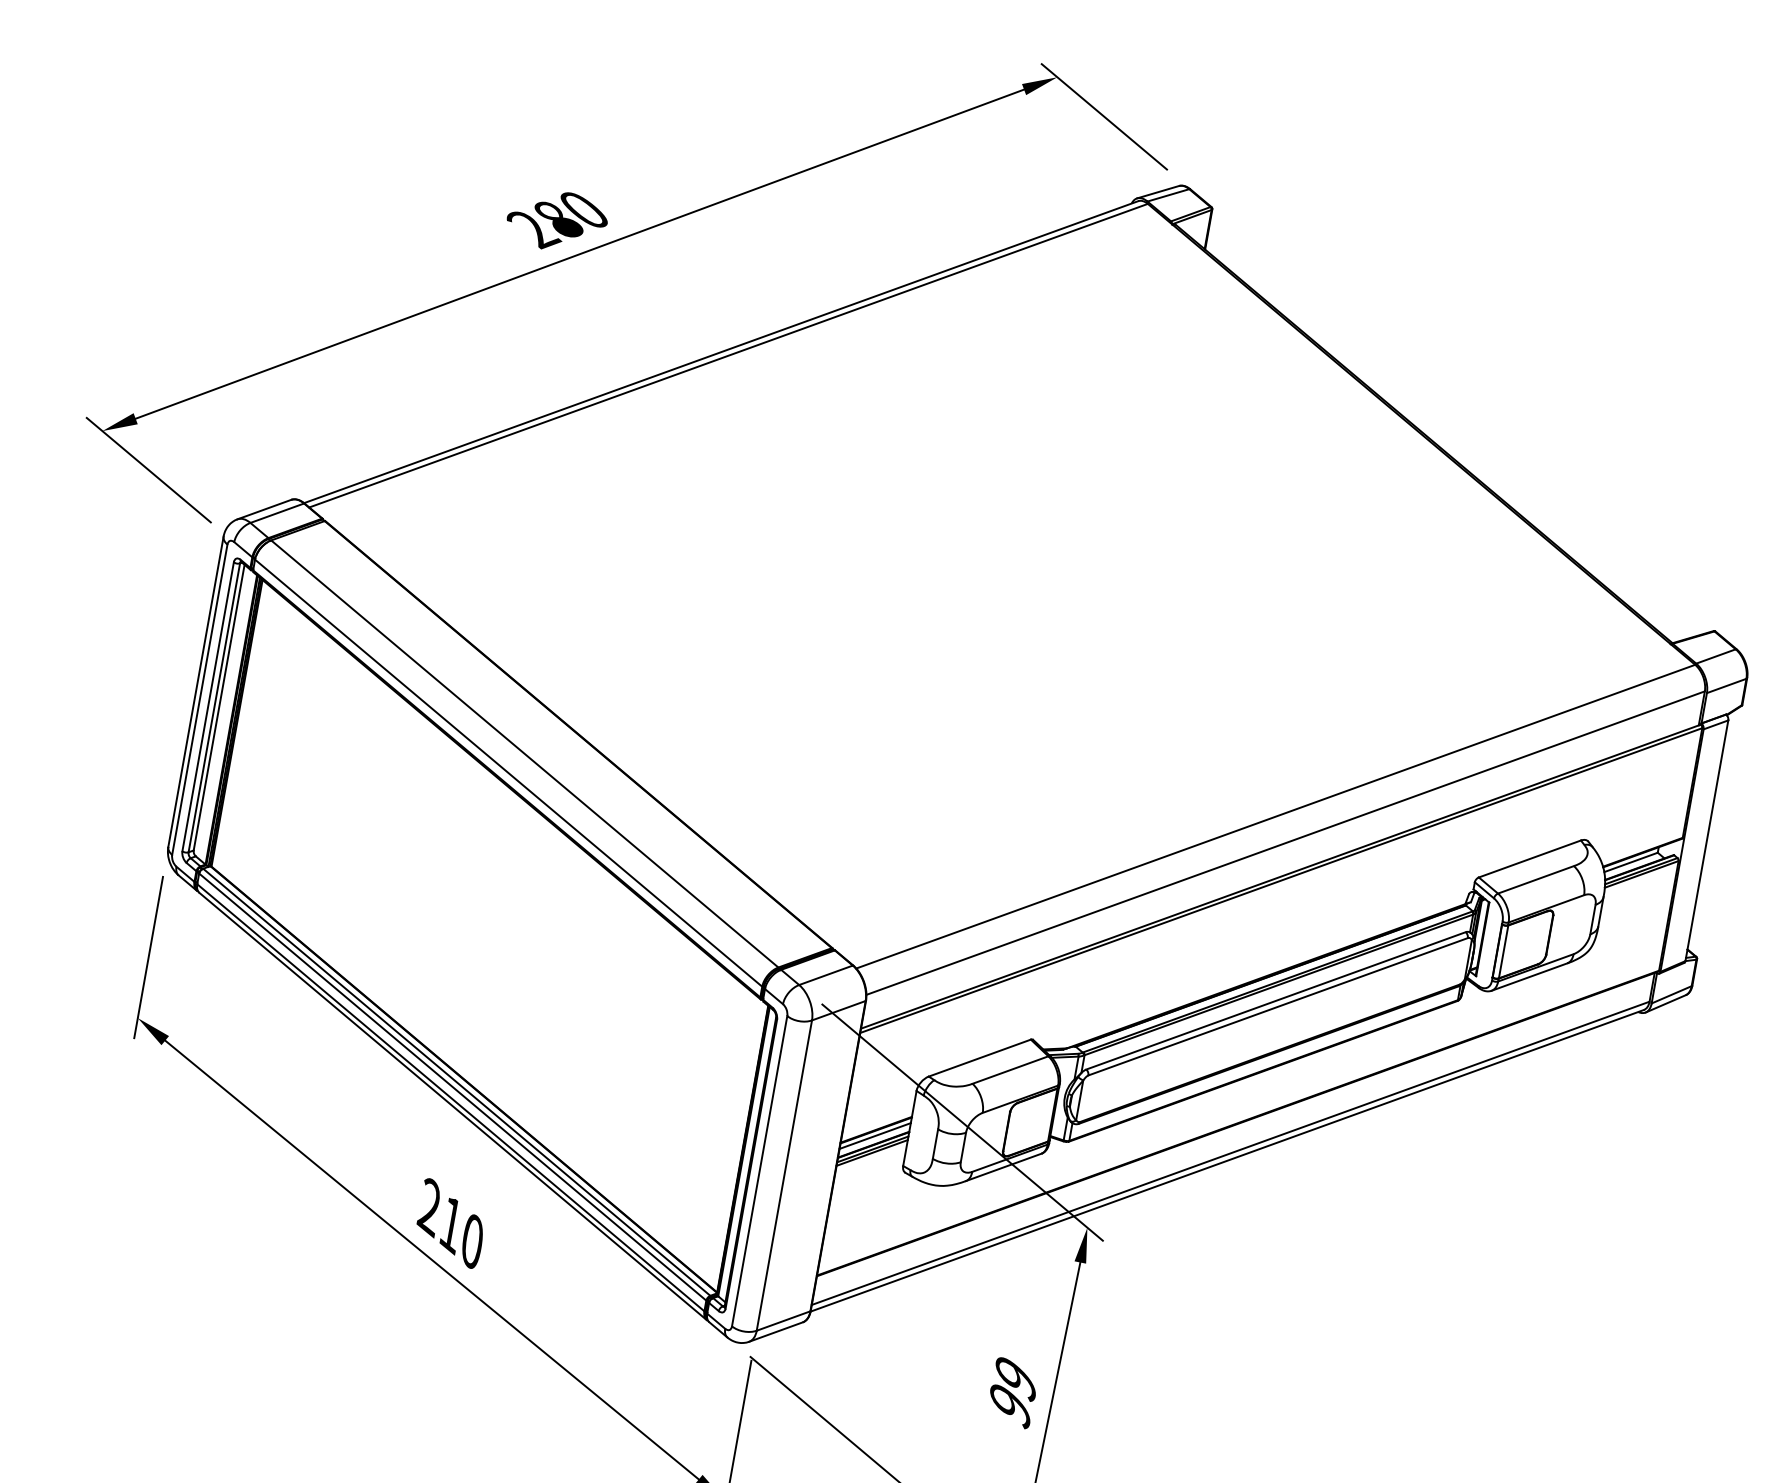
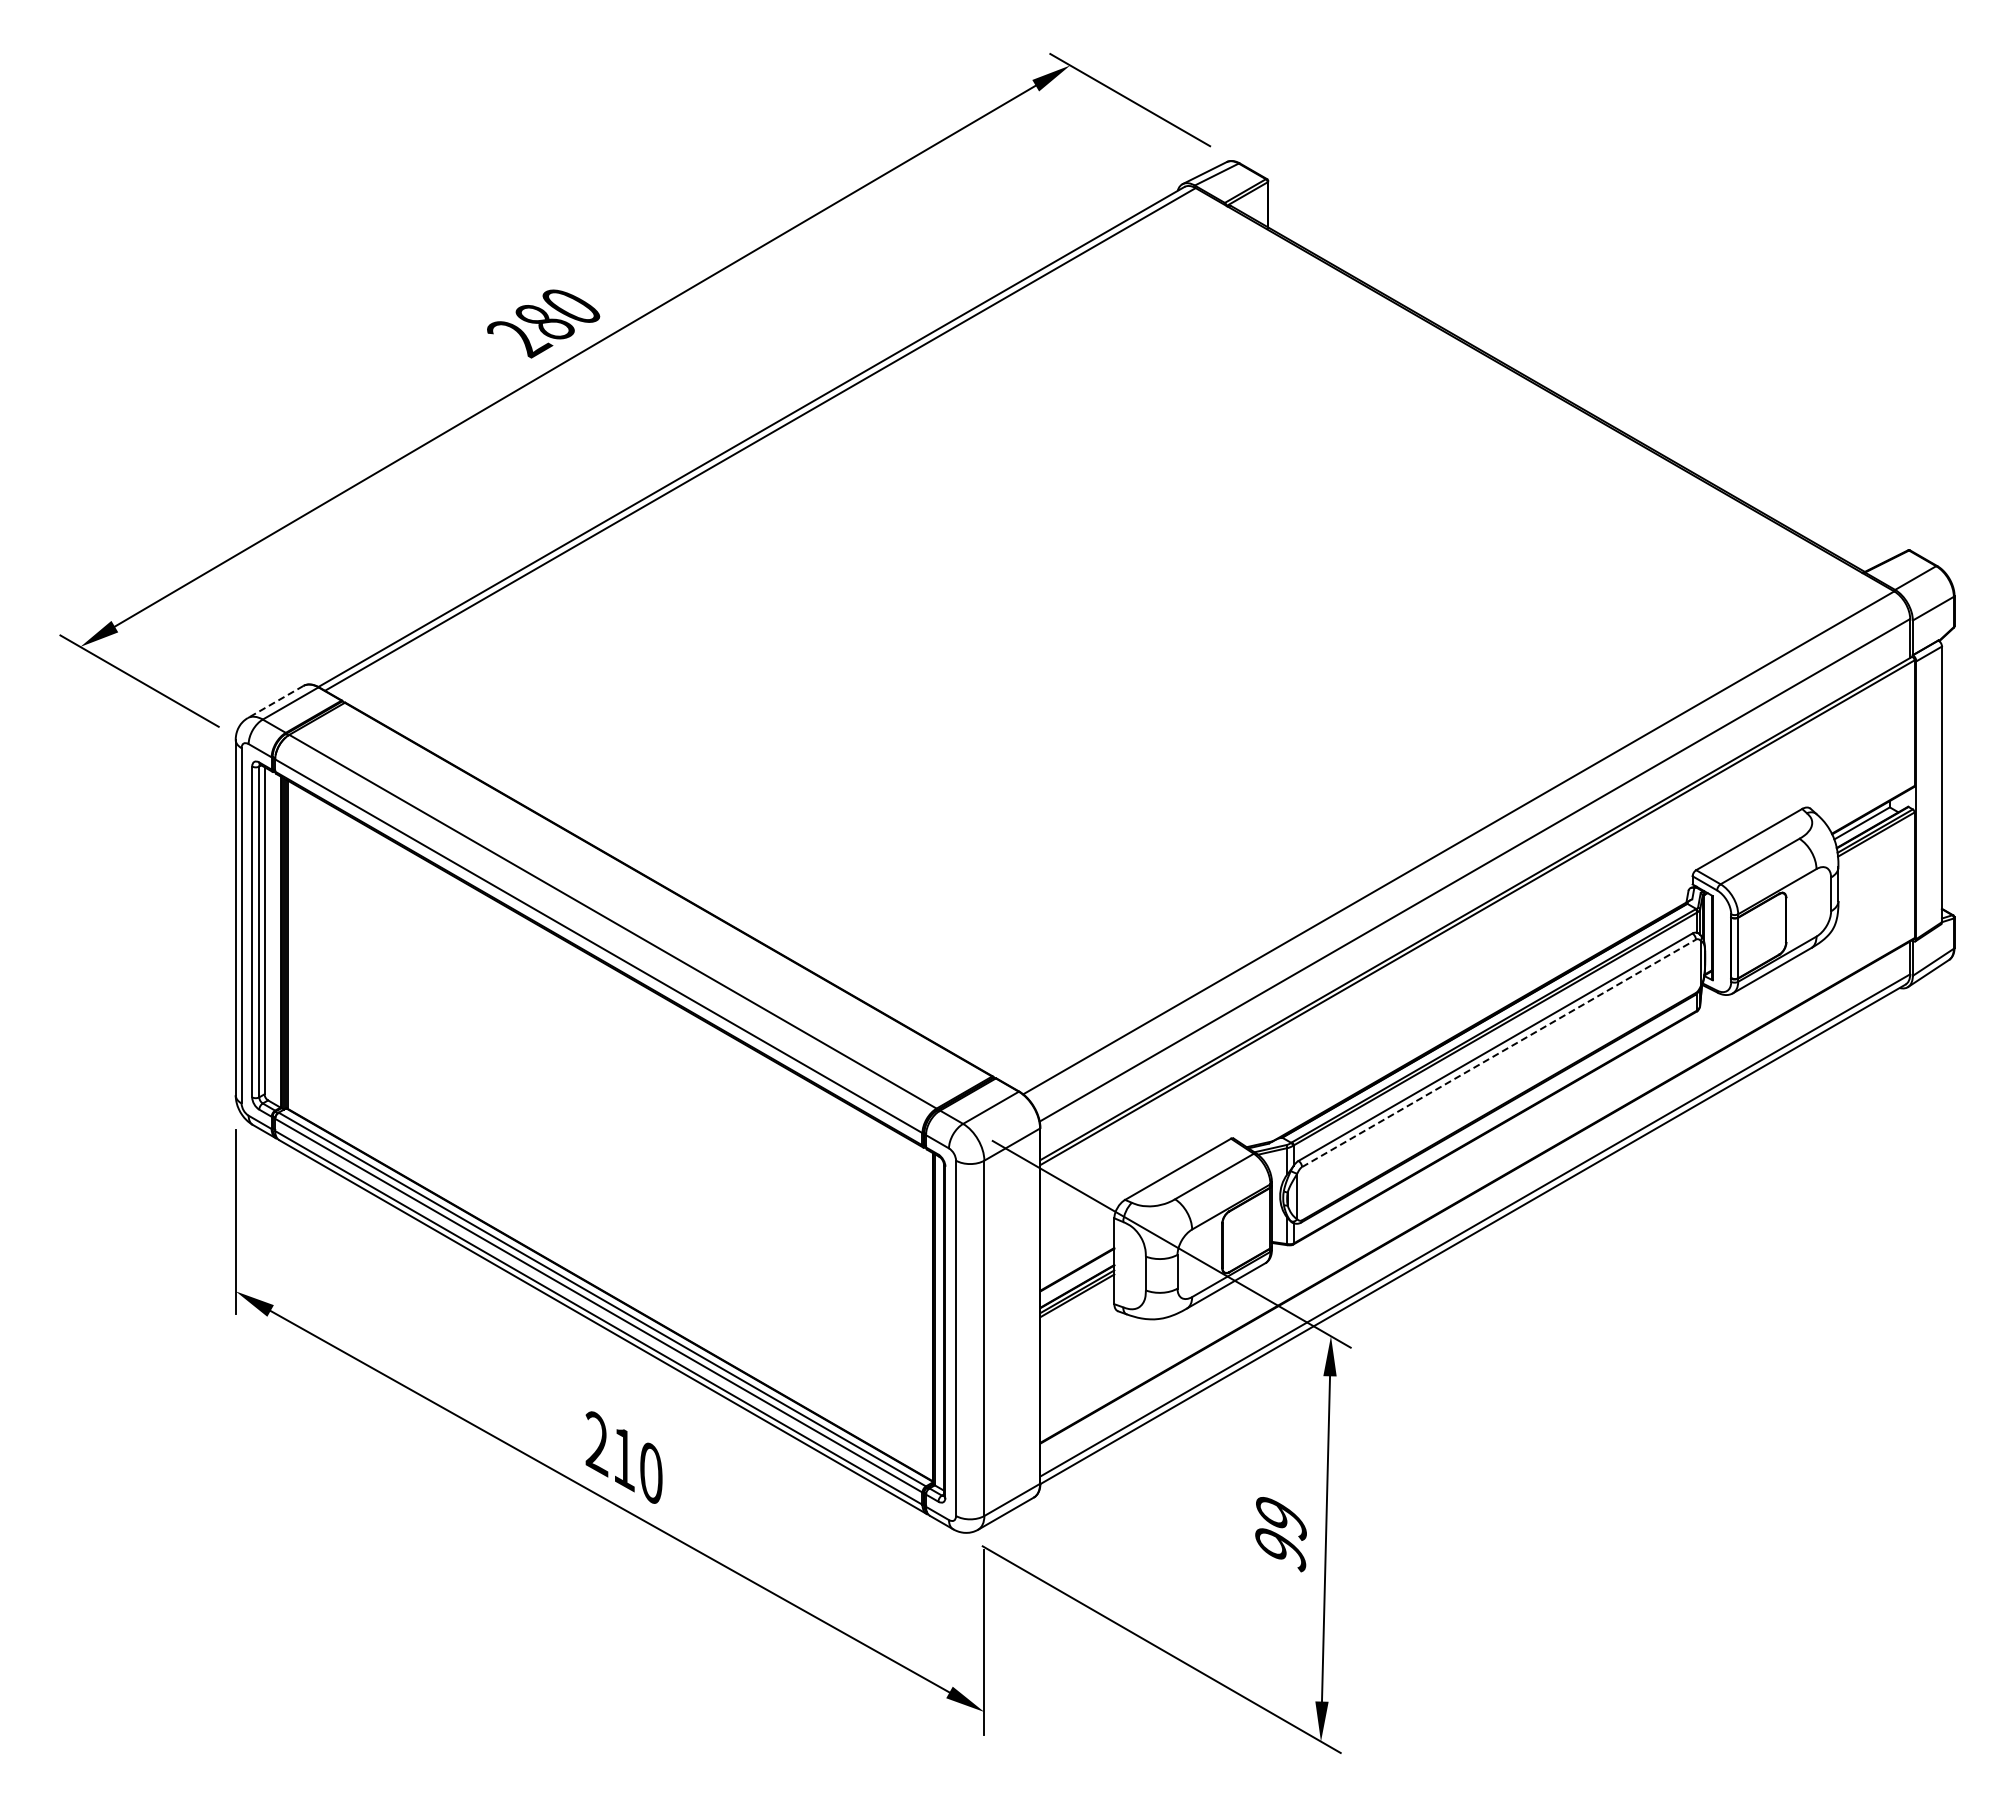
line: (264, 509) -> (275, 702), solid -> dashed
line: (1278, 1006) -> (1499, 1053), solid -> dashed
line: (875, 1136) -> (1077, 1276), removed

